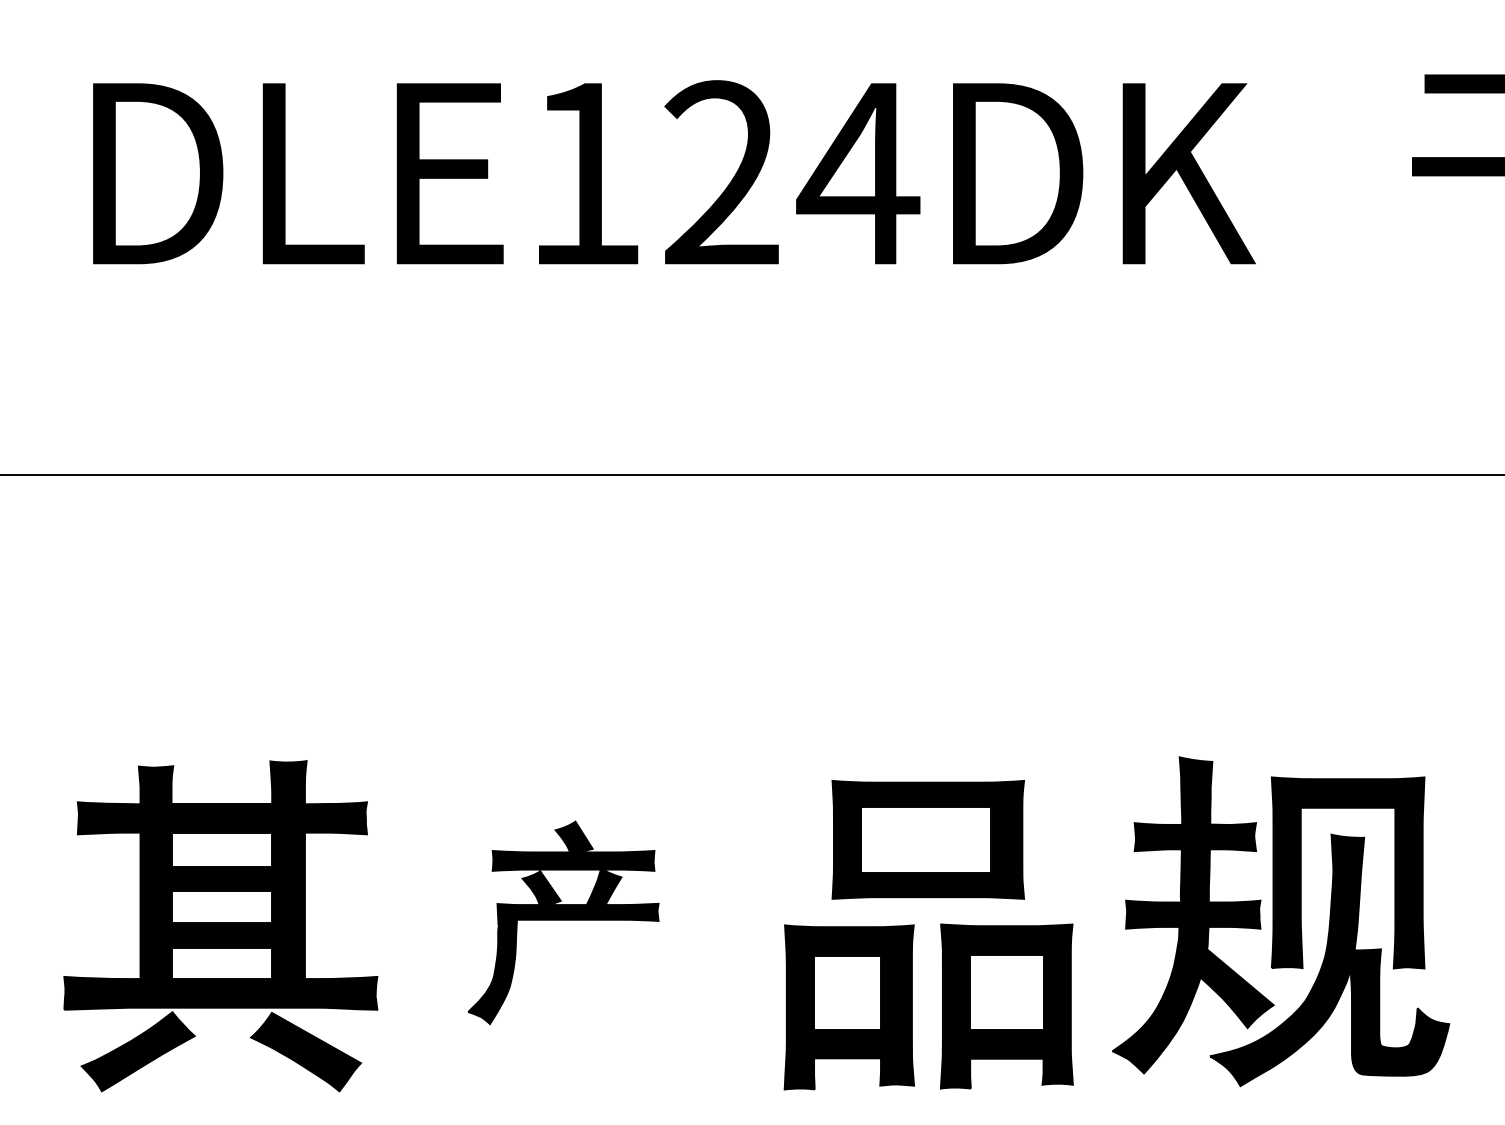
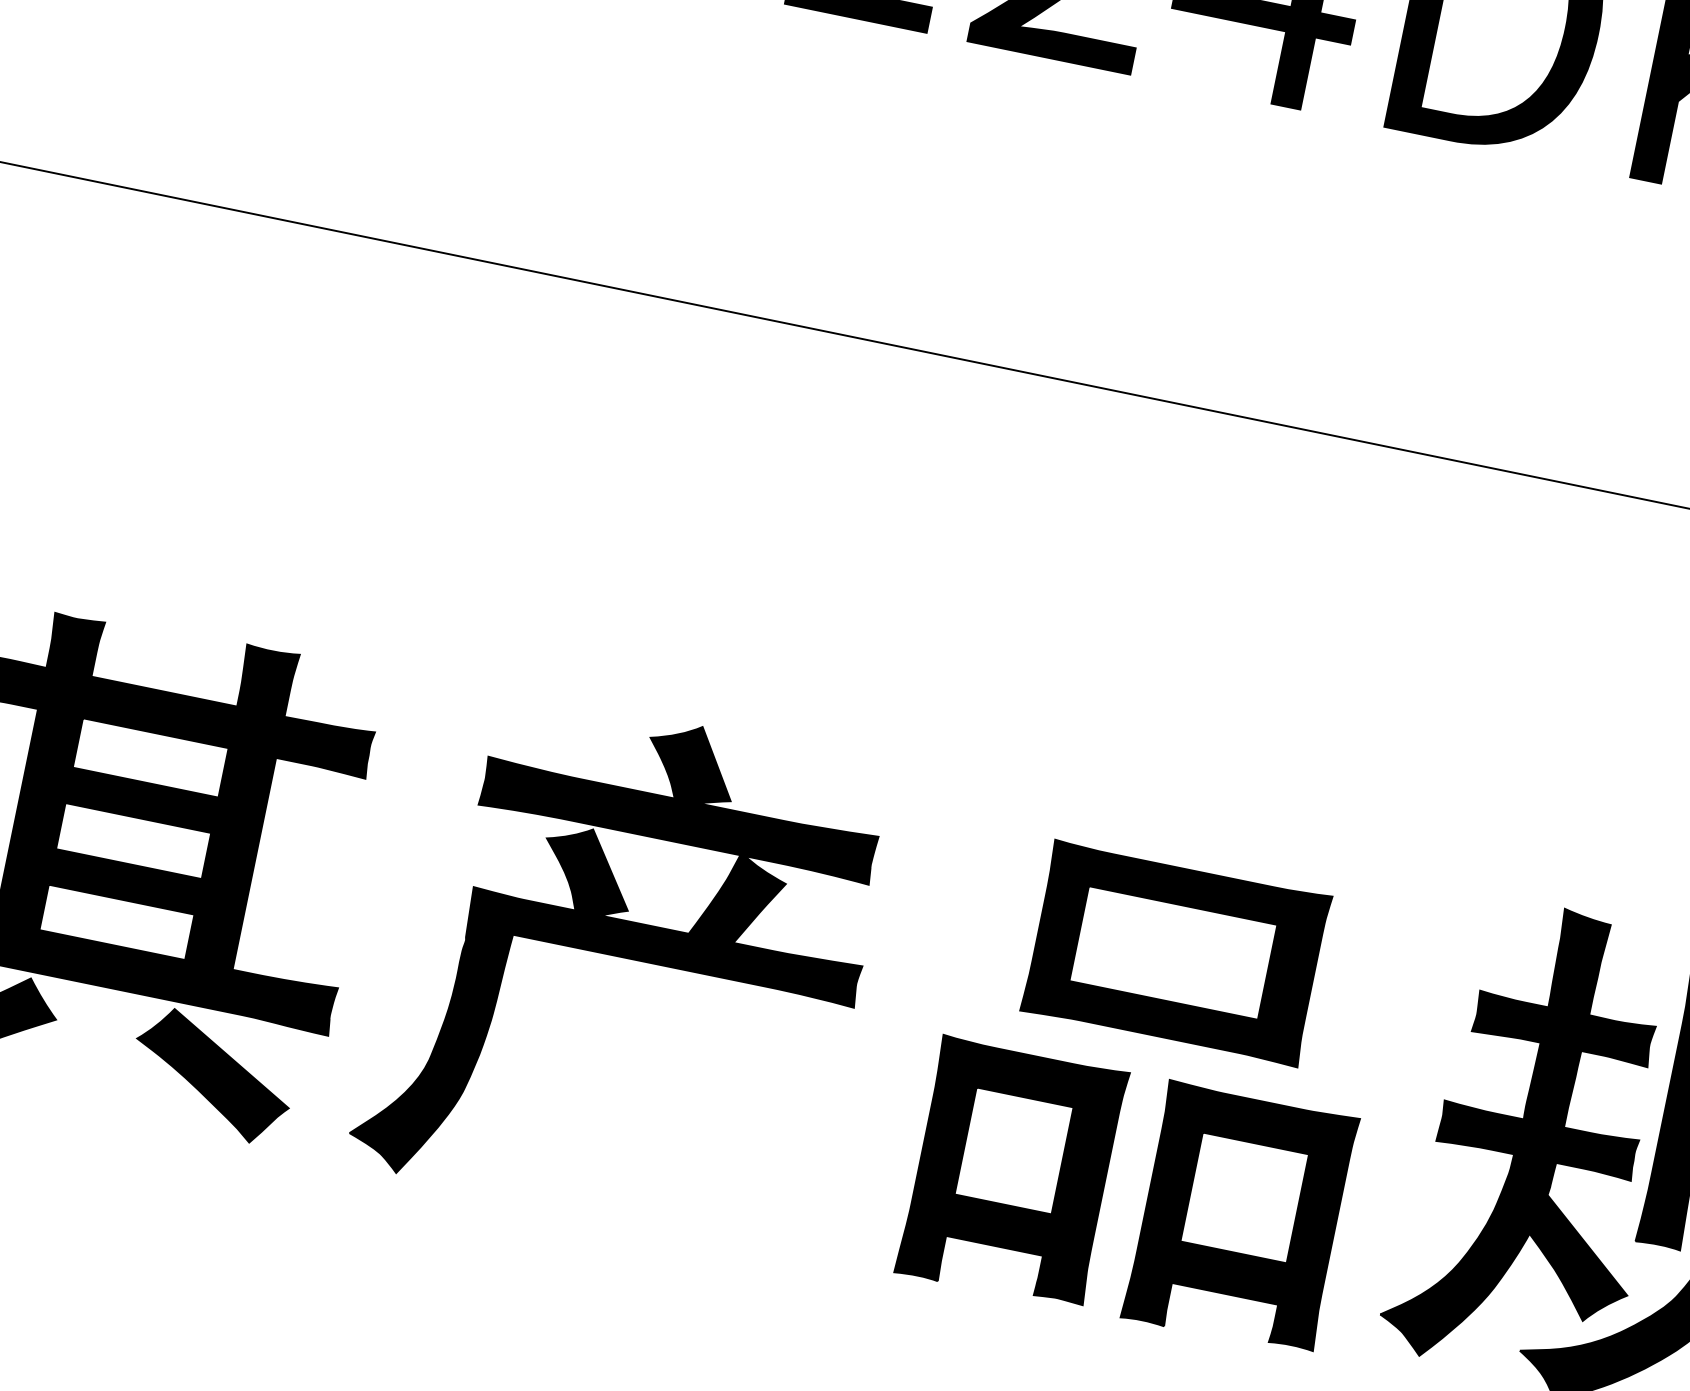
part: (563, 922) -> (623, 964), size x1.67

